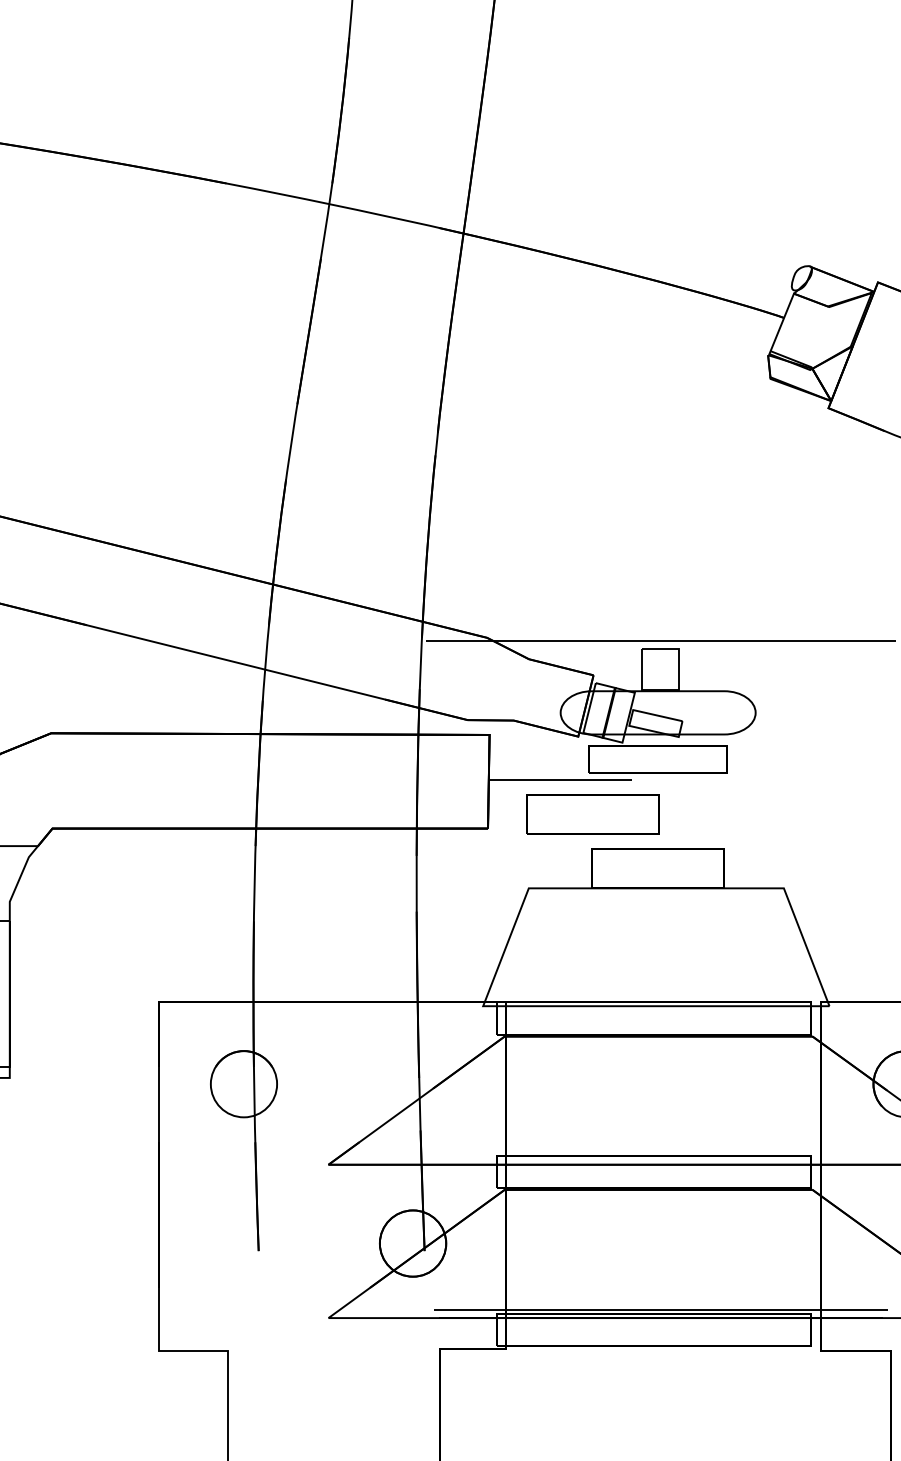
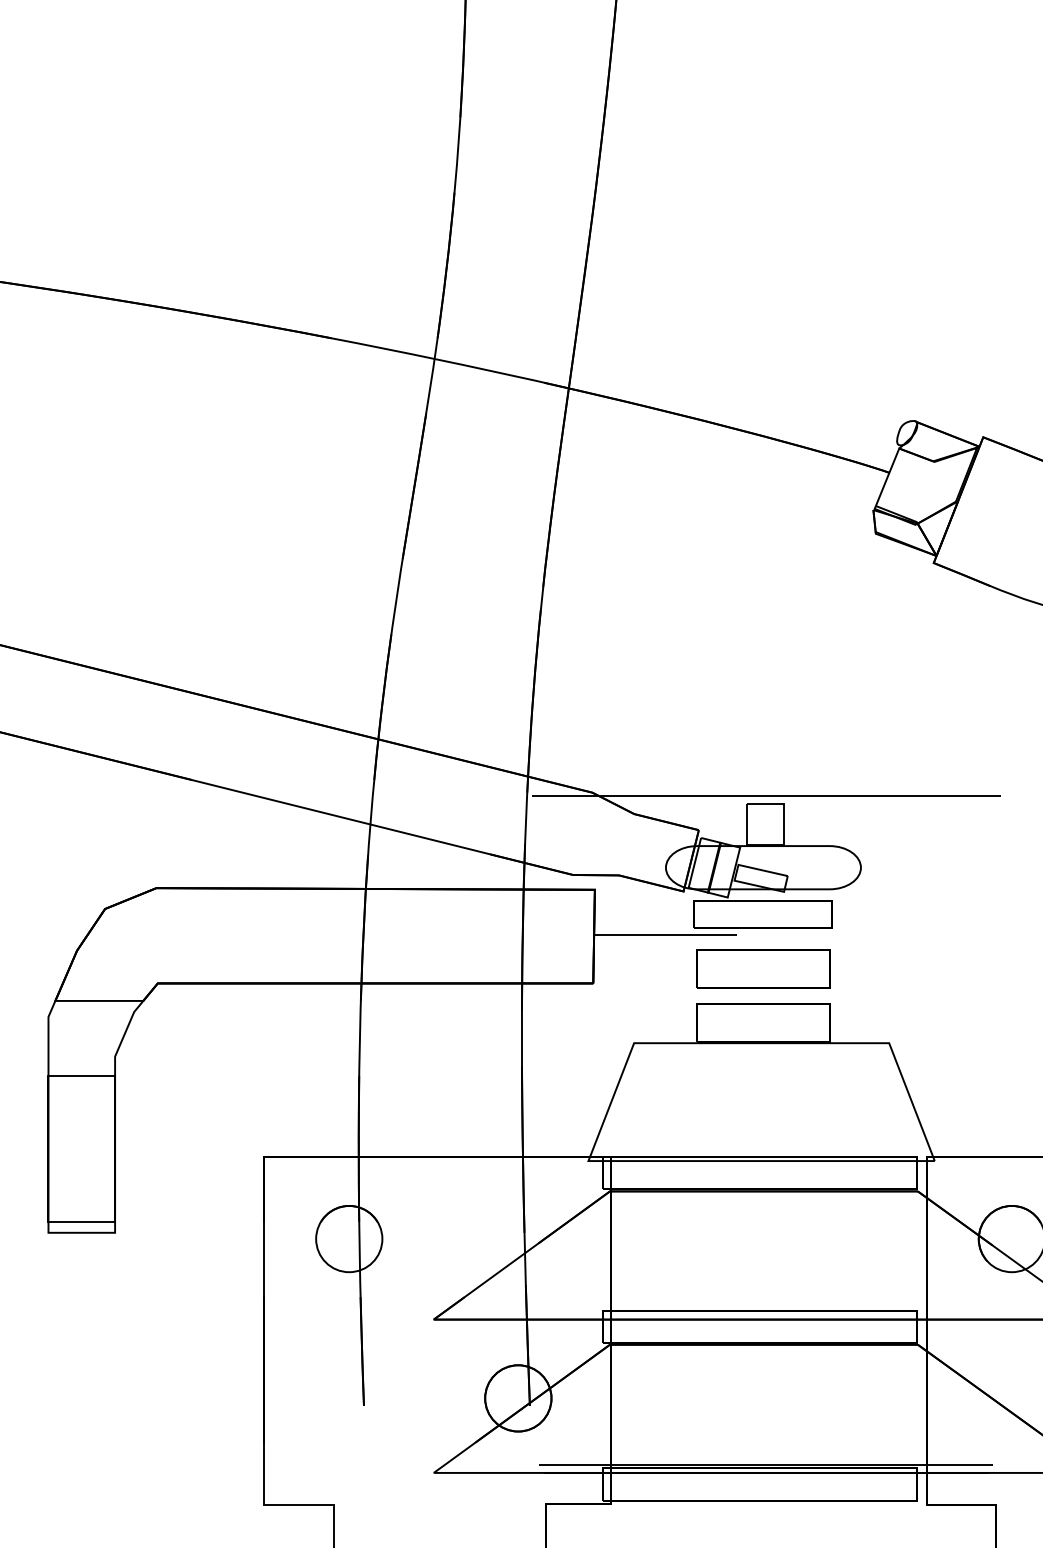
part: (593, 813) -> (763, 968), moved

